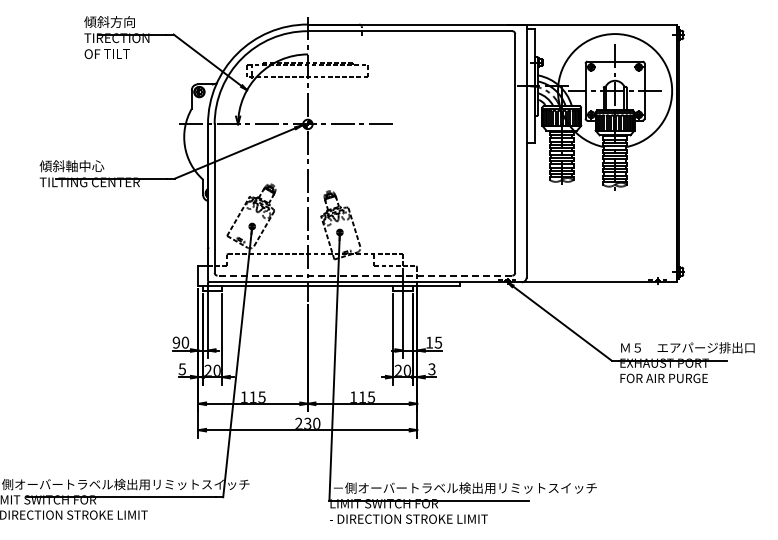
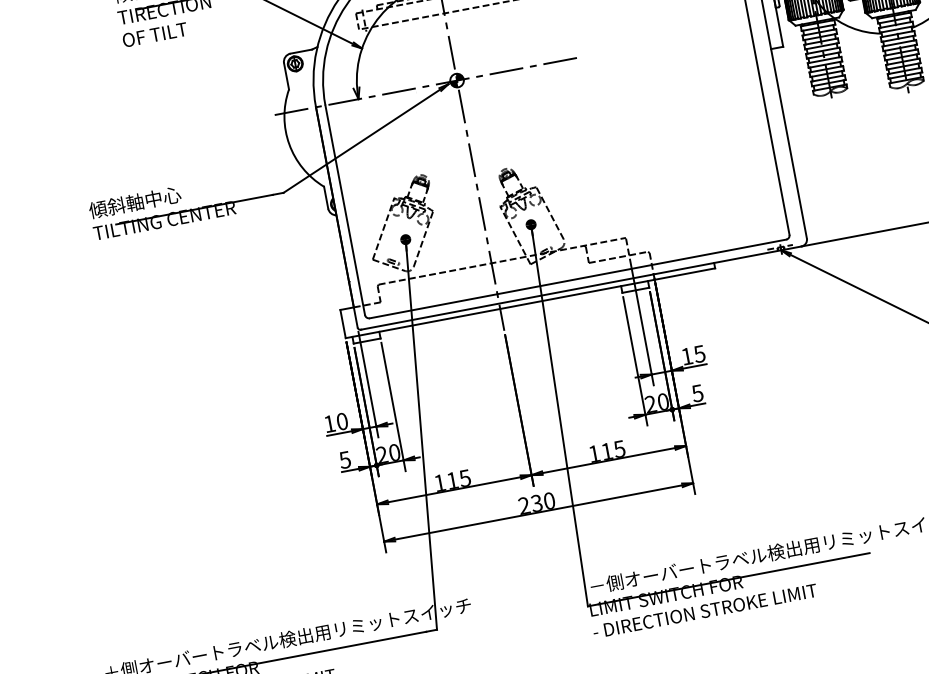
line: (364, 275) -> (577, 278), dashed -> solid
text: (176, 342) -> (329, 423), 90 -> 10
text: (431, 368) -> (696, 392), 3 -> 5

